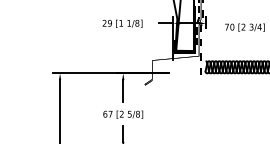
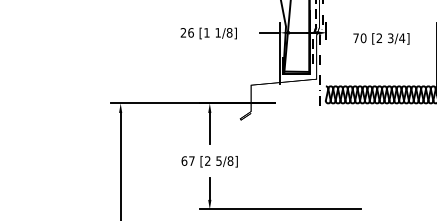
text: (109, 23) -> (190, 32), 29 -> 26

